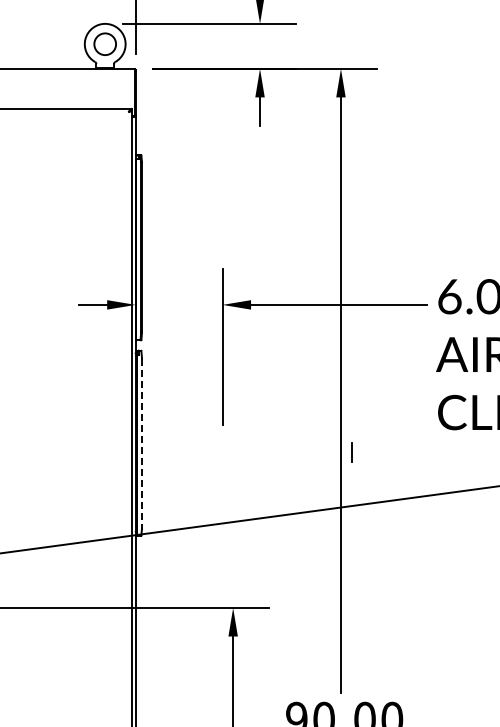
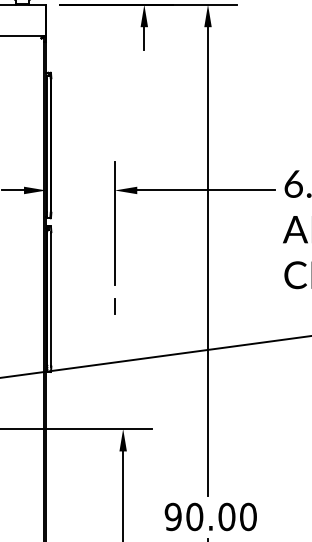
line: (141, 443) -> (51, 299), dashed -> solid
line: (351, 452) -> (114, 306), moved

